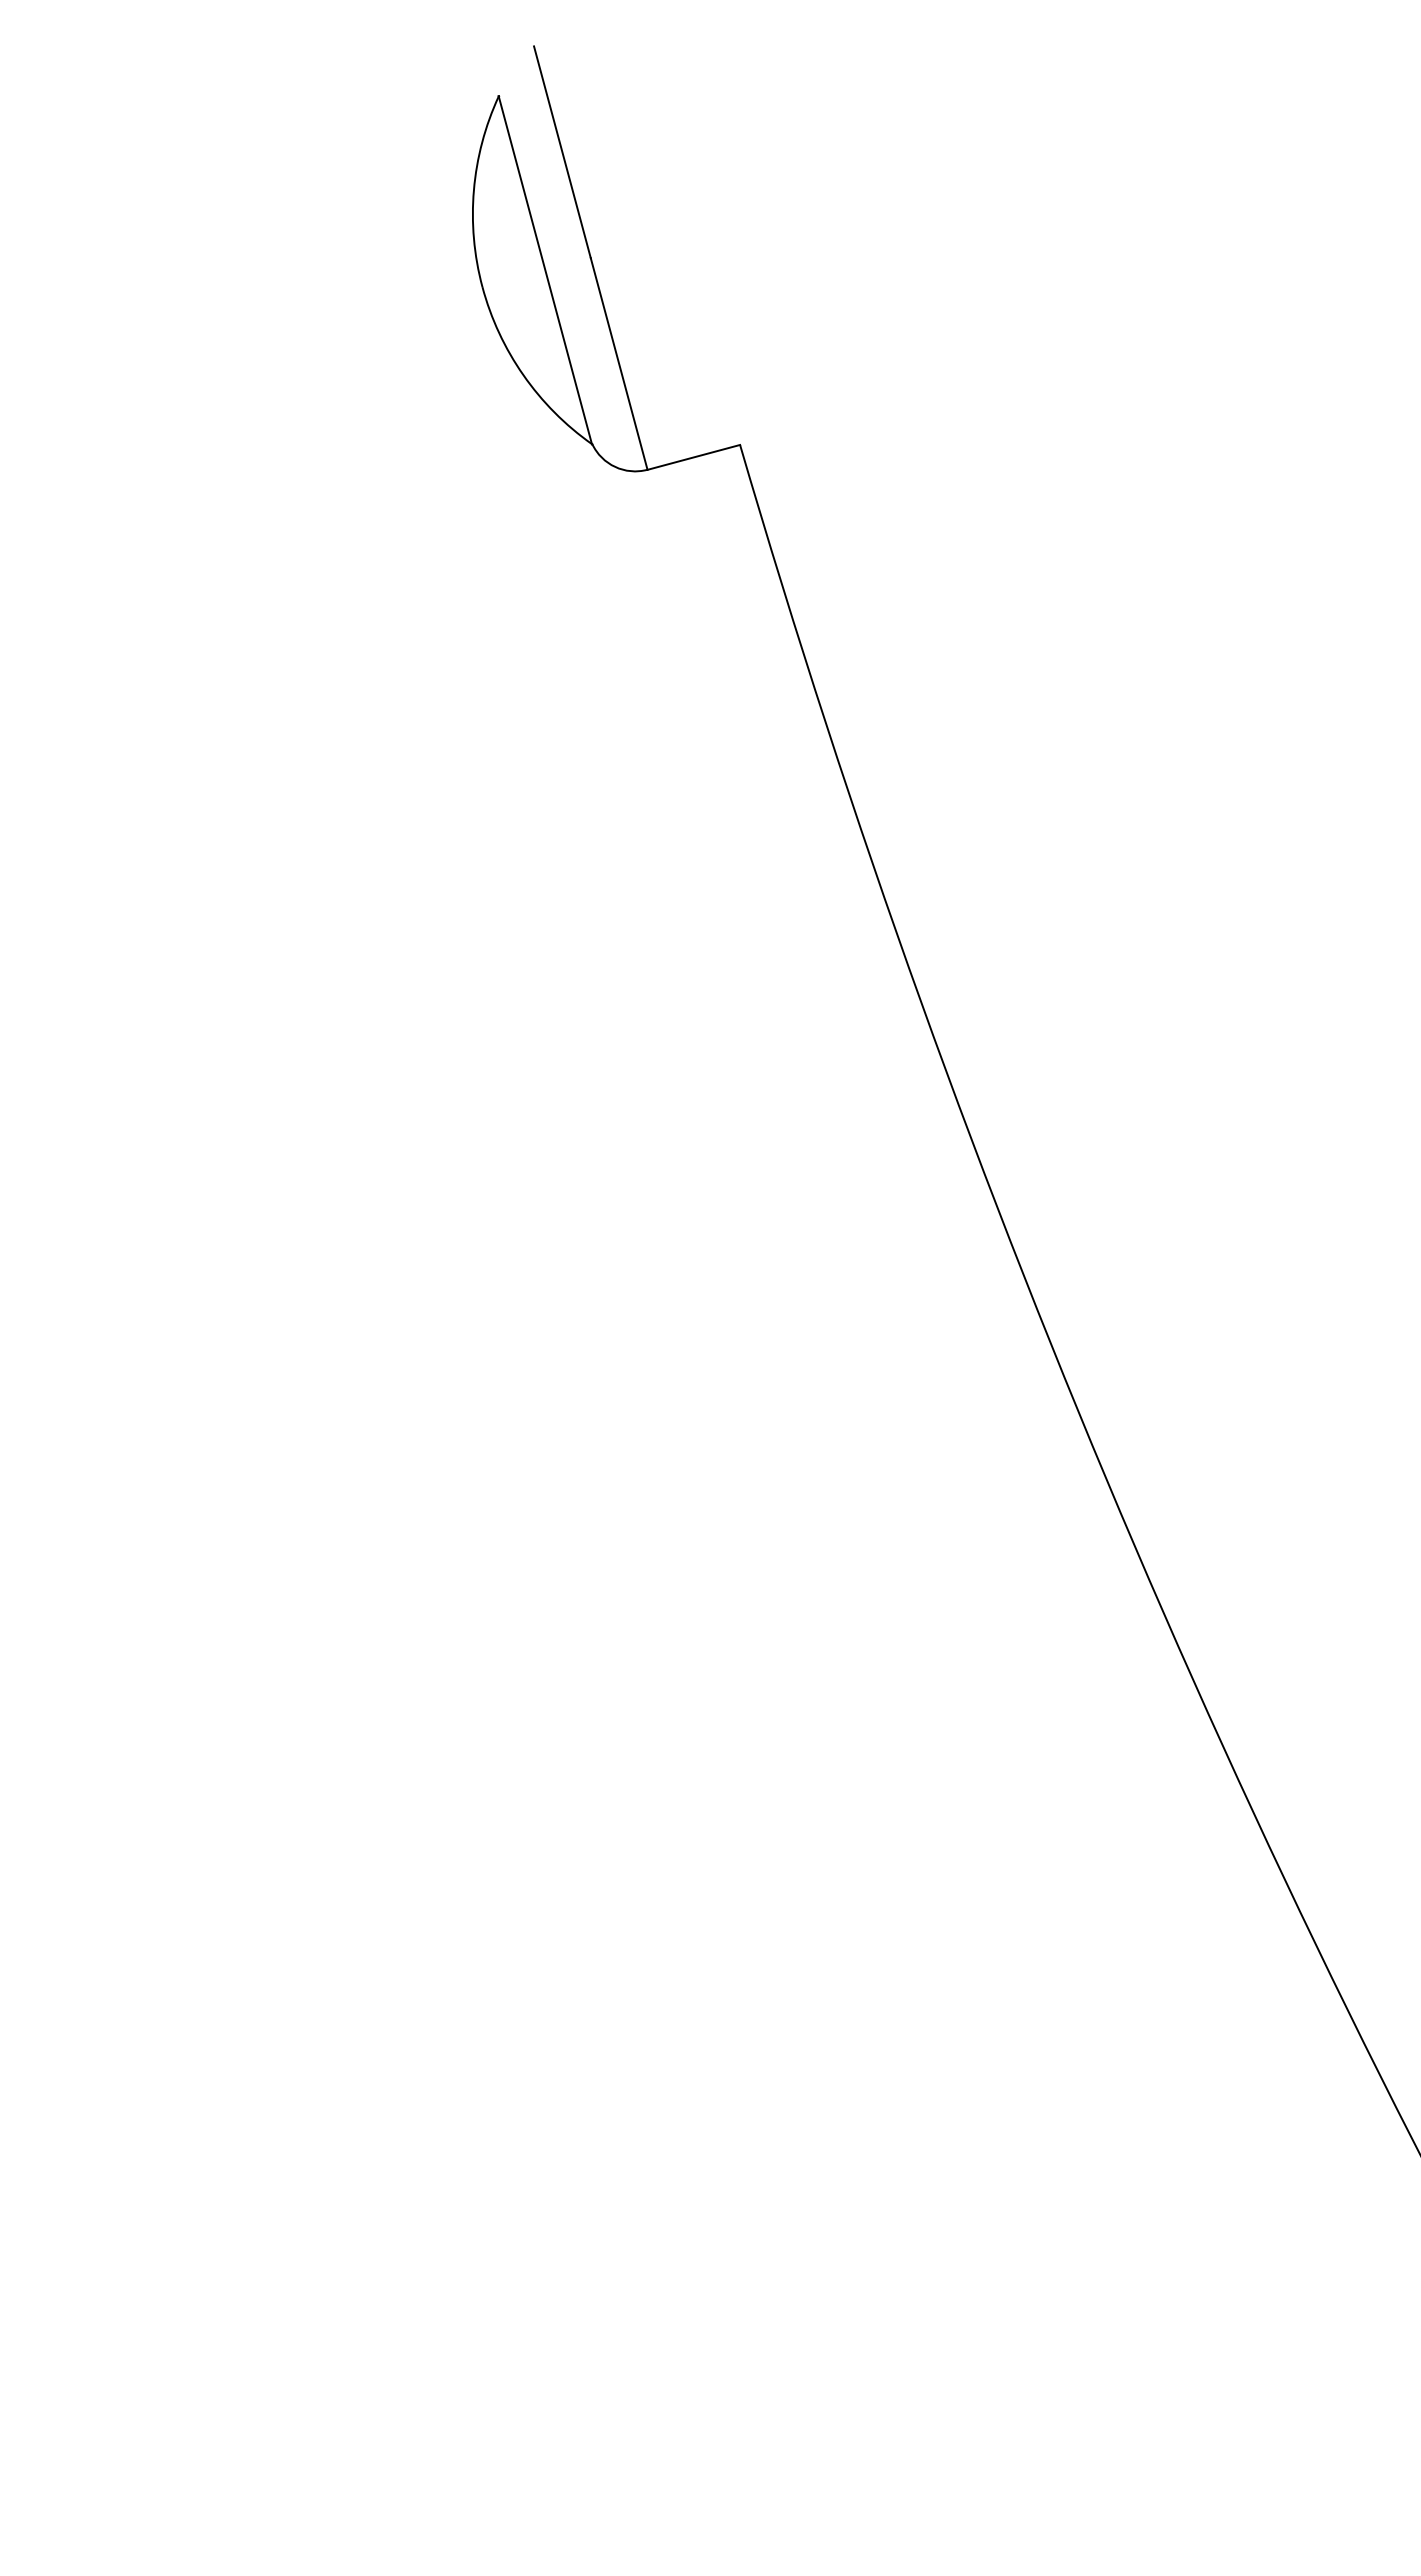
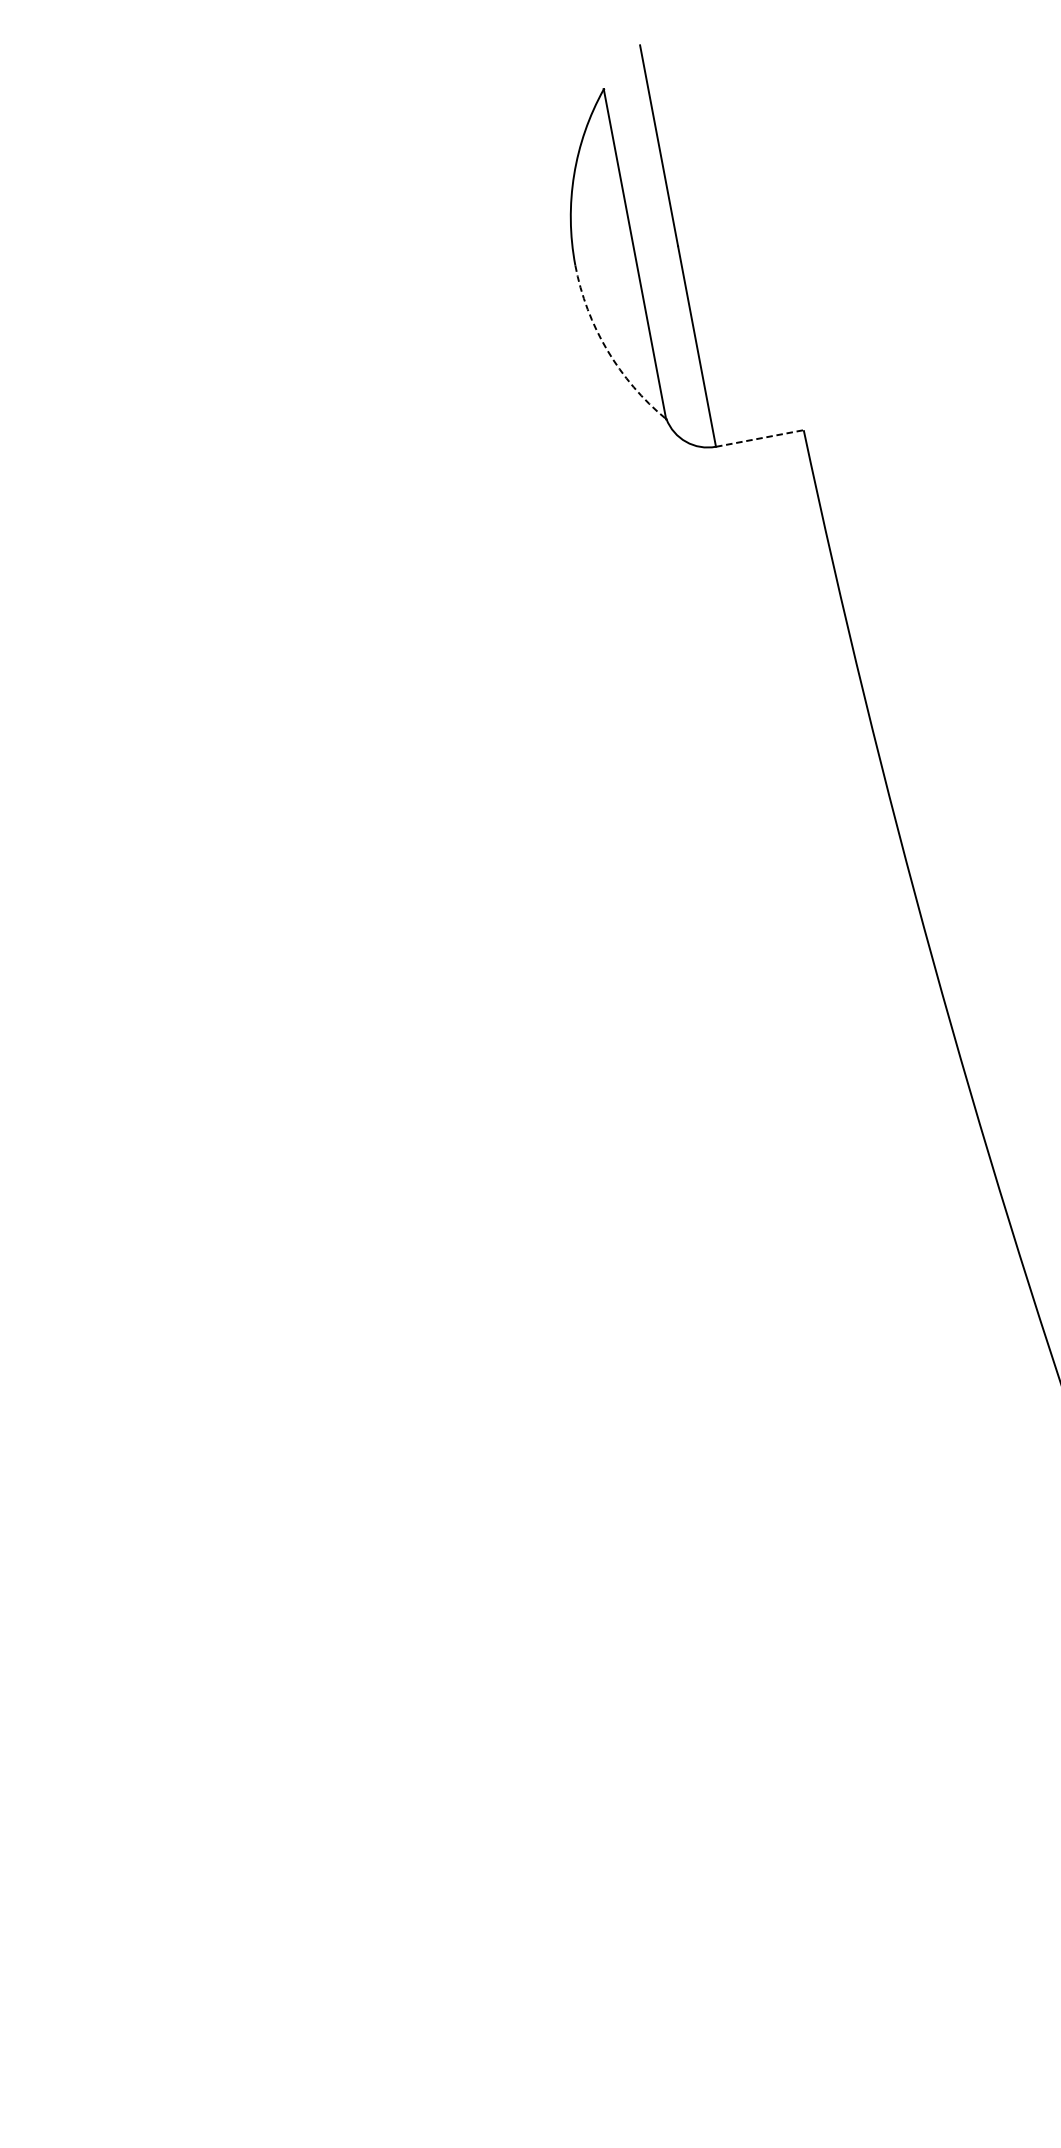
arc: (523, 375) -> (607, 350), solid -> dashed
line: (693, 457) -> (759, 438), solid -> dashed

